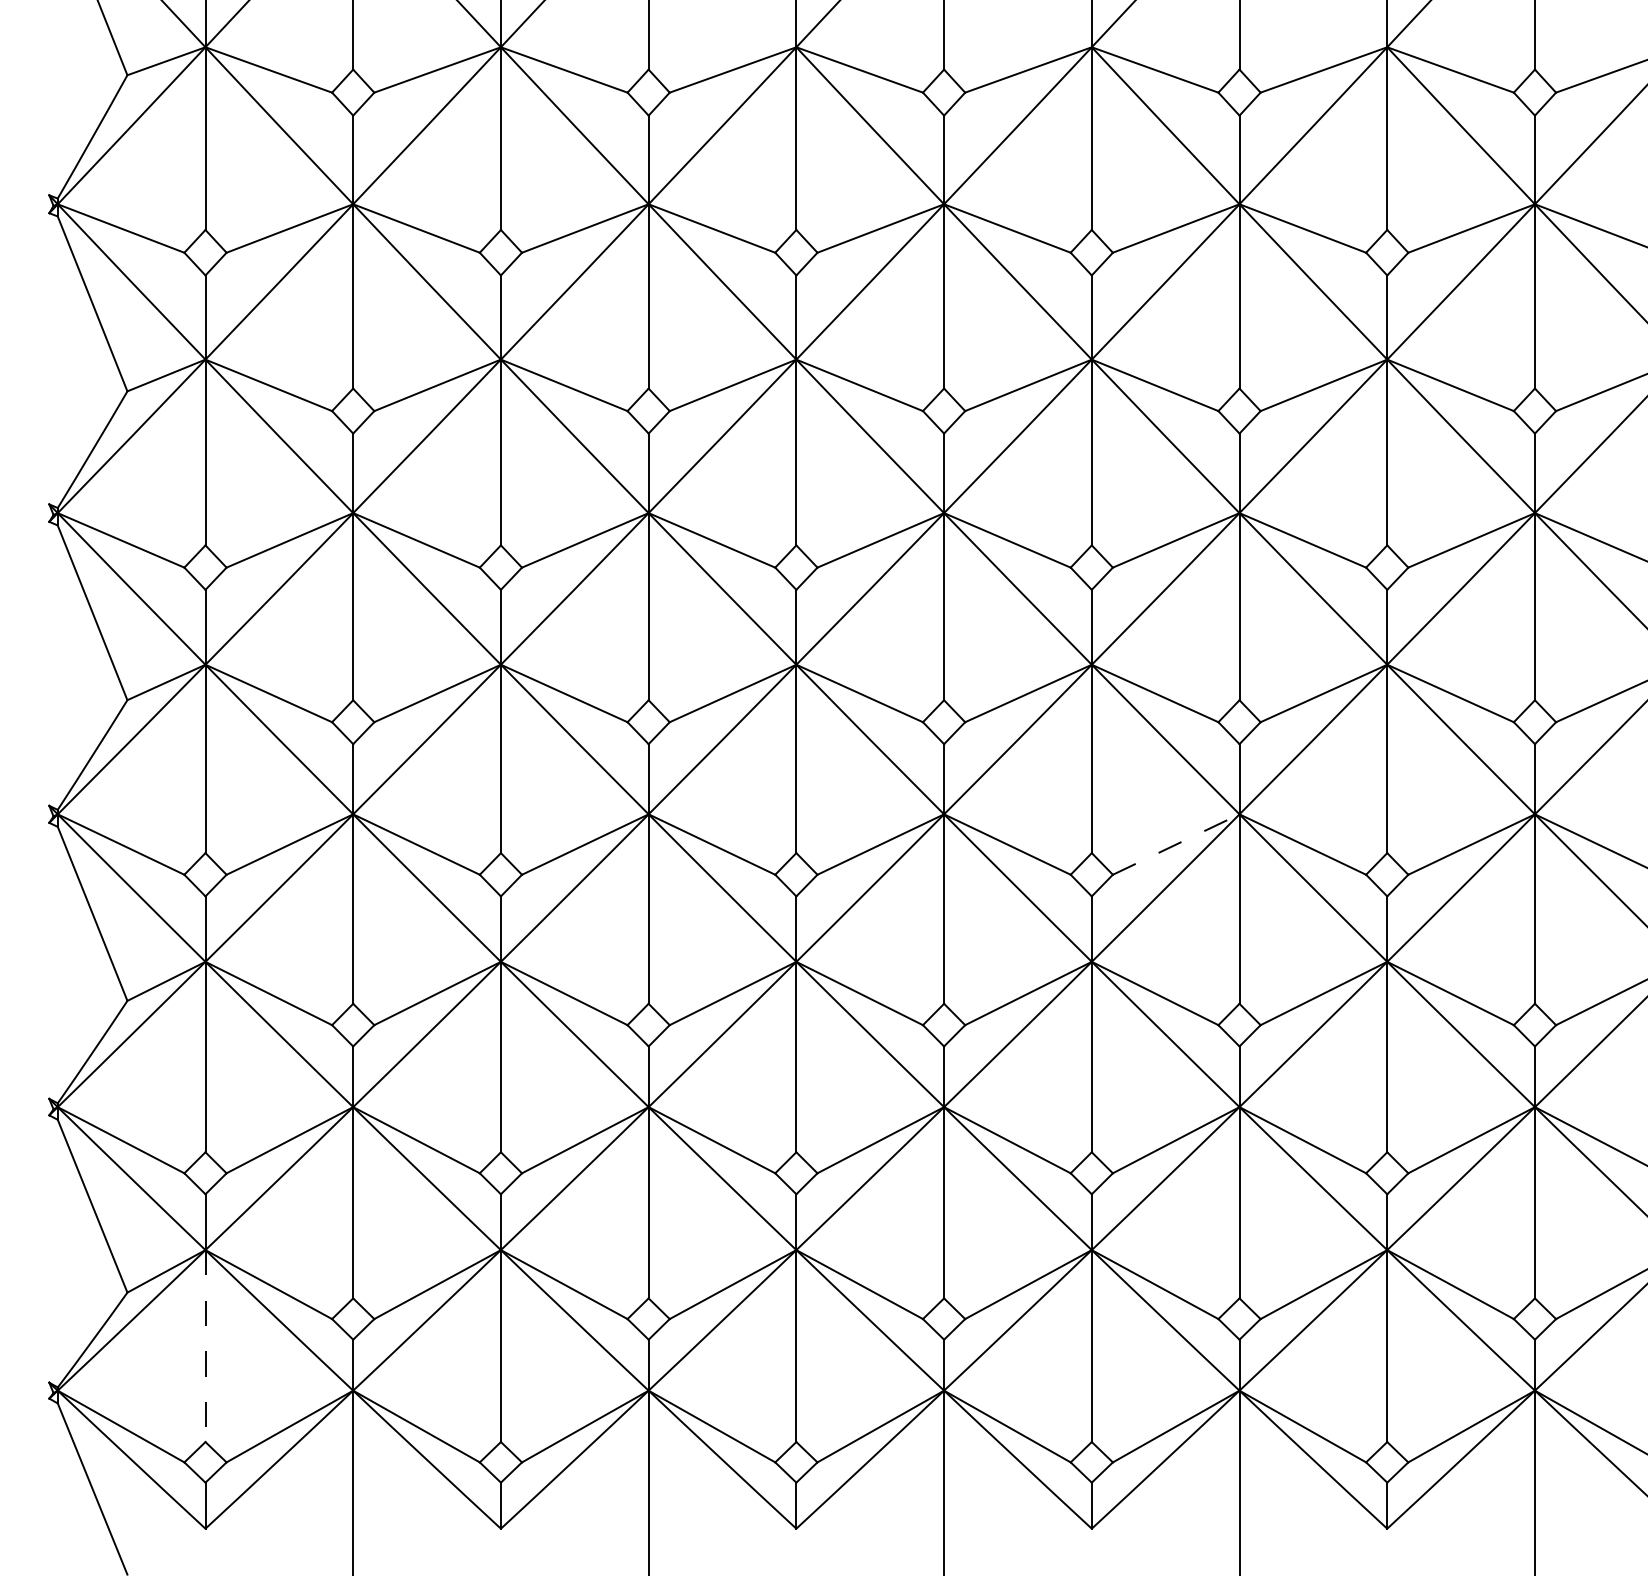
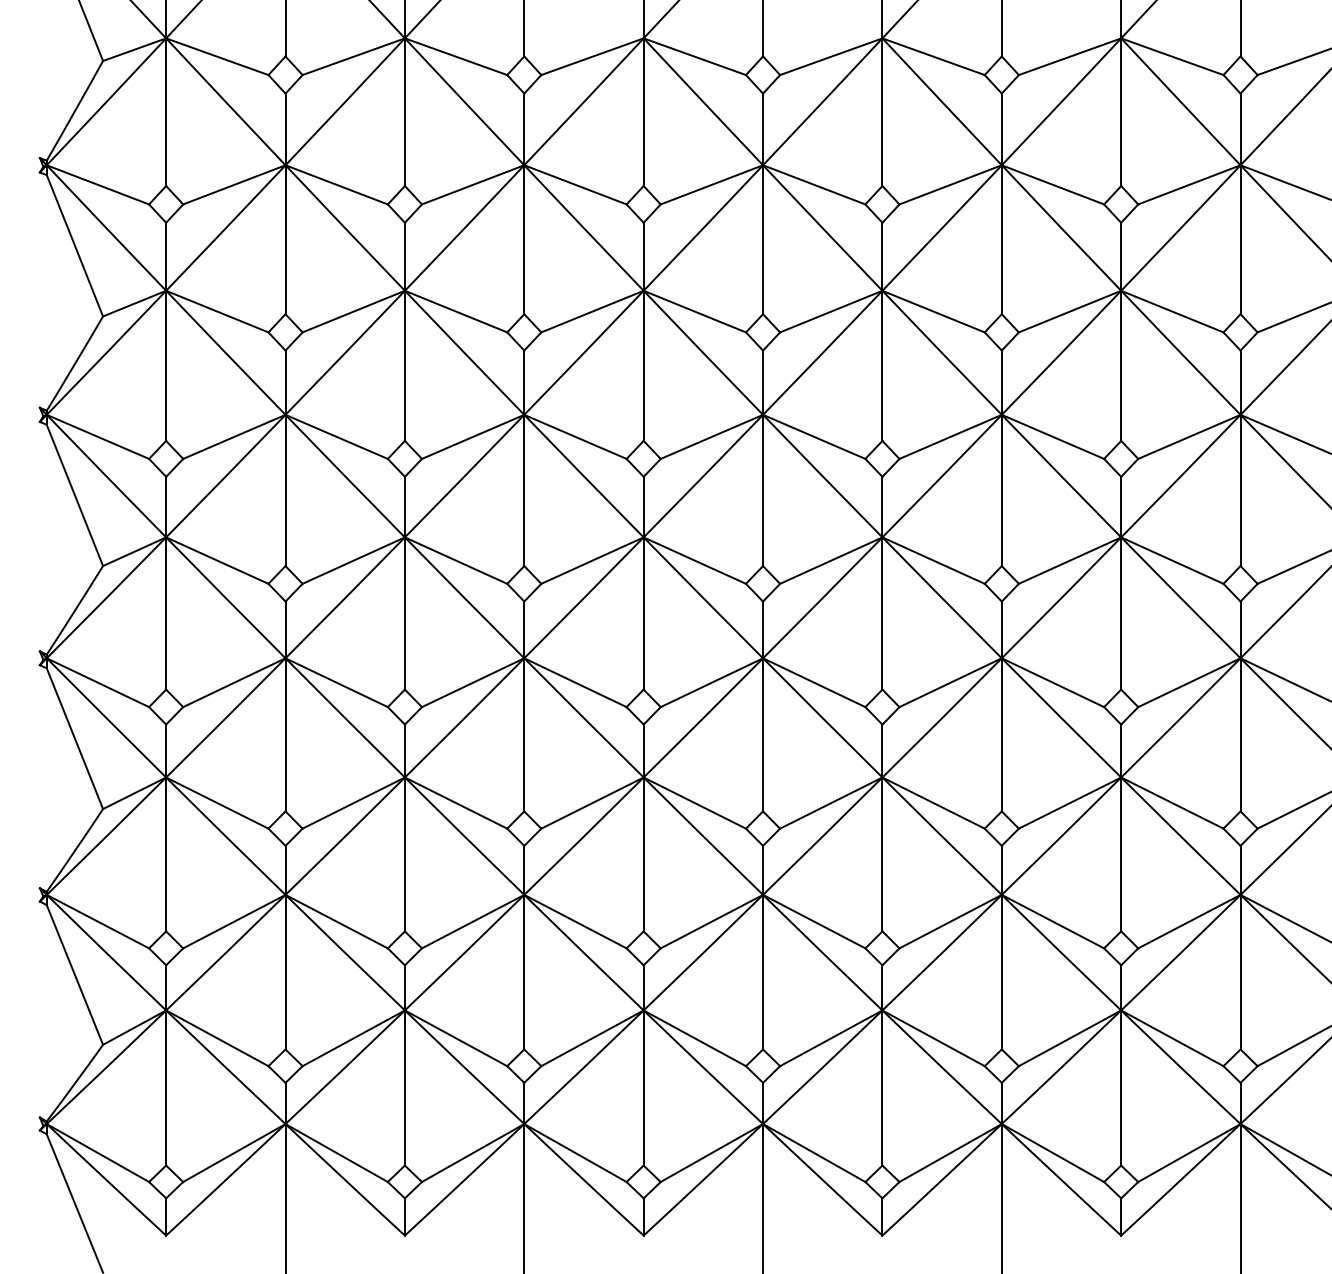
line: (1176, 844) -> (950, 682), dashed -> solid
line: (205, 1346) -> (166, 1088), dashed -> solid

